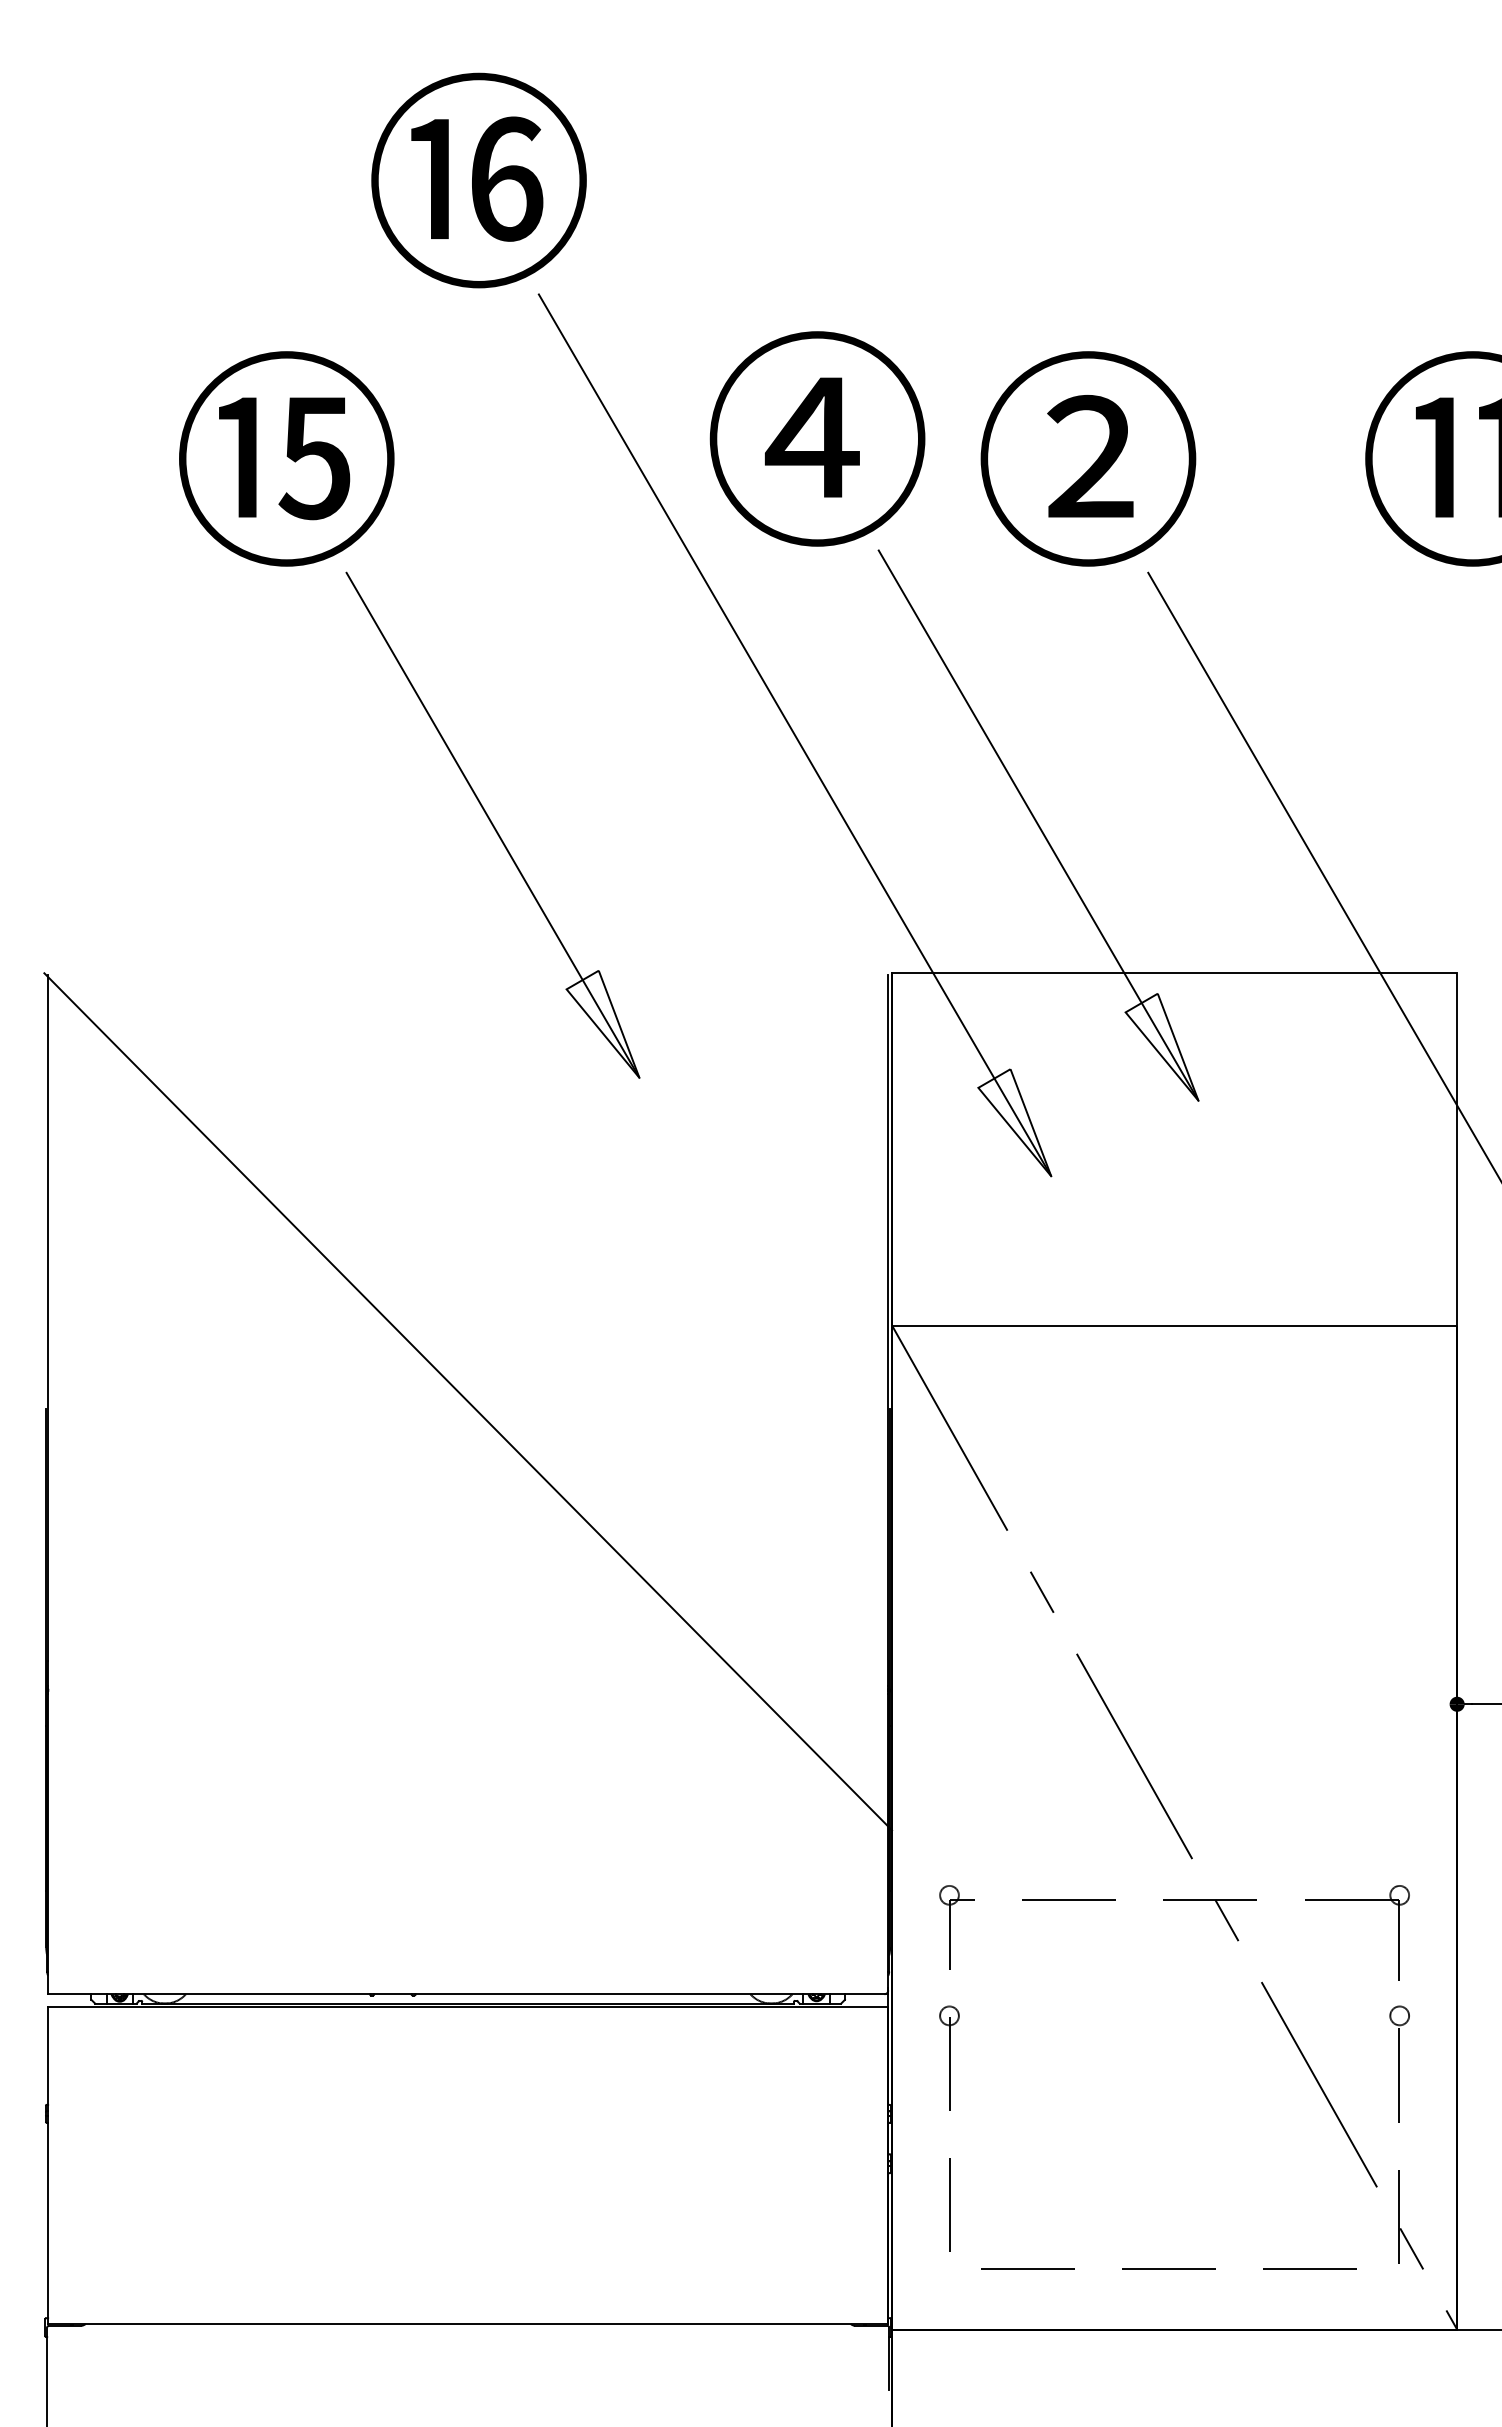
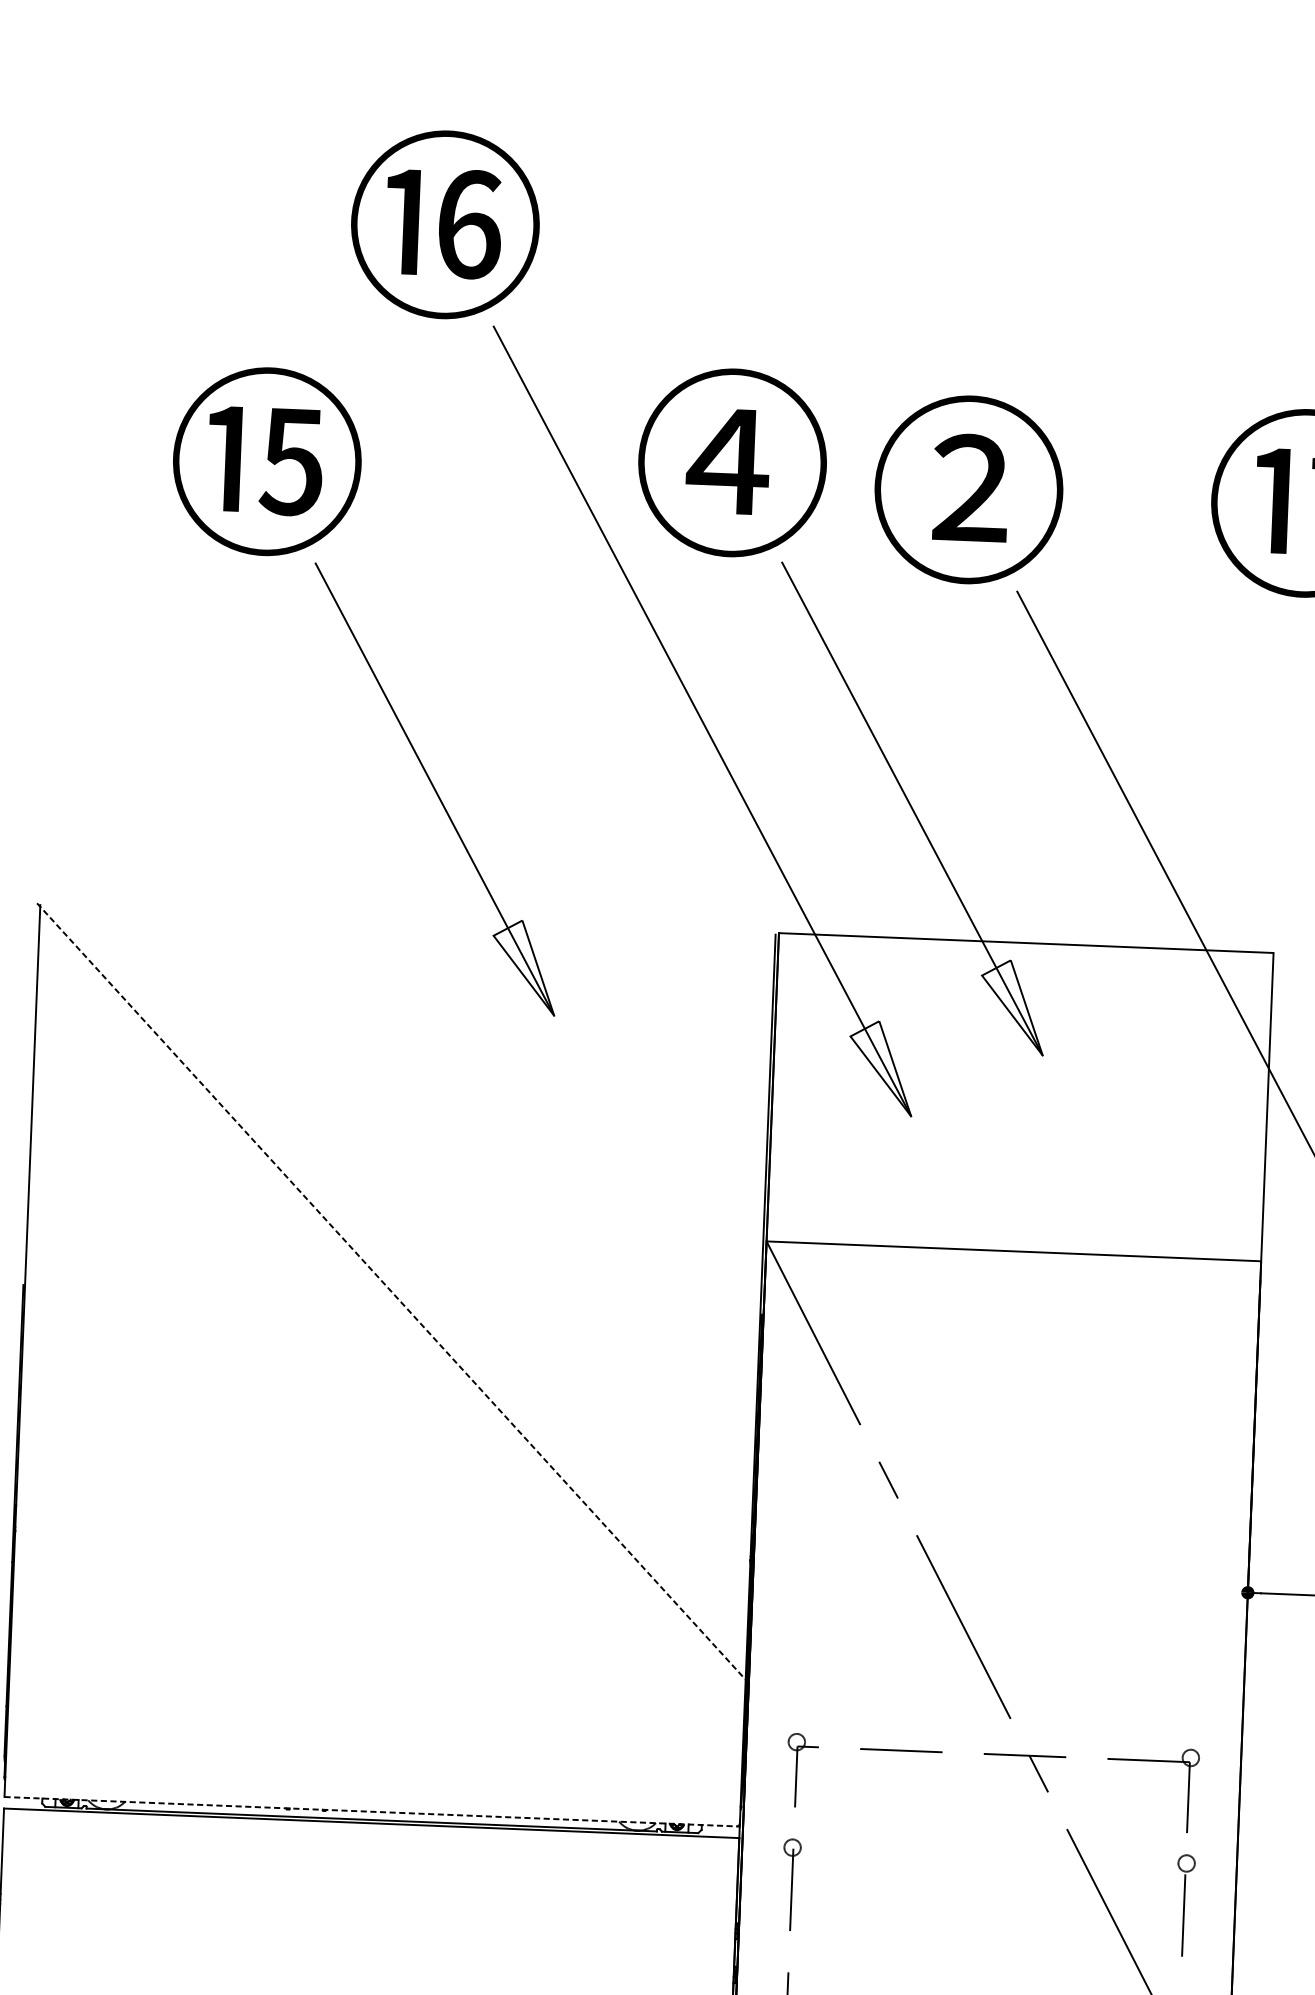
line: (468, 1401) -> (393, 1293), solid -> dashed
line: (468, 1994) -> (372, 1812), solid -> dashed

